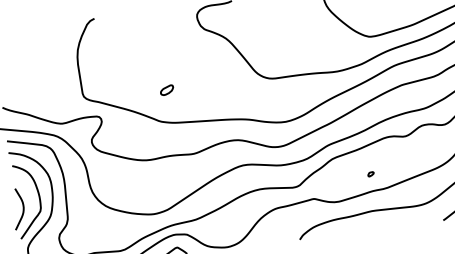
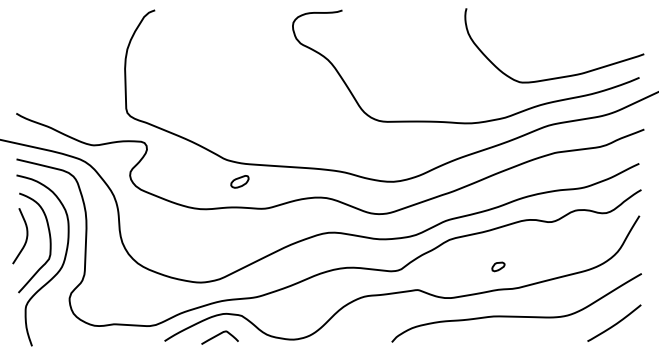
part: (166, 90) -> (239, 181), moved
part: (370, 173) -> (498, 266), size x1.6
curve: (22, 211) -> (25, 239), moved

